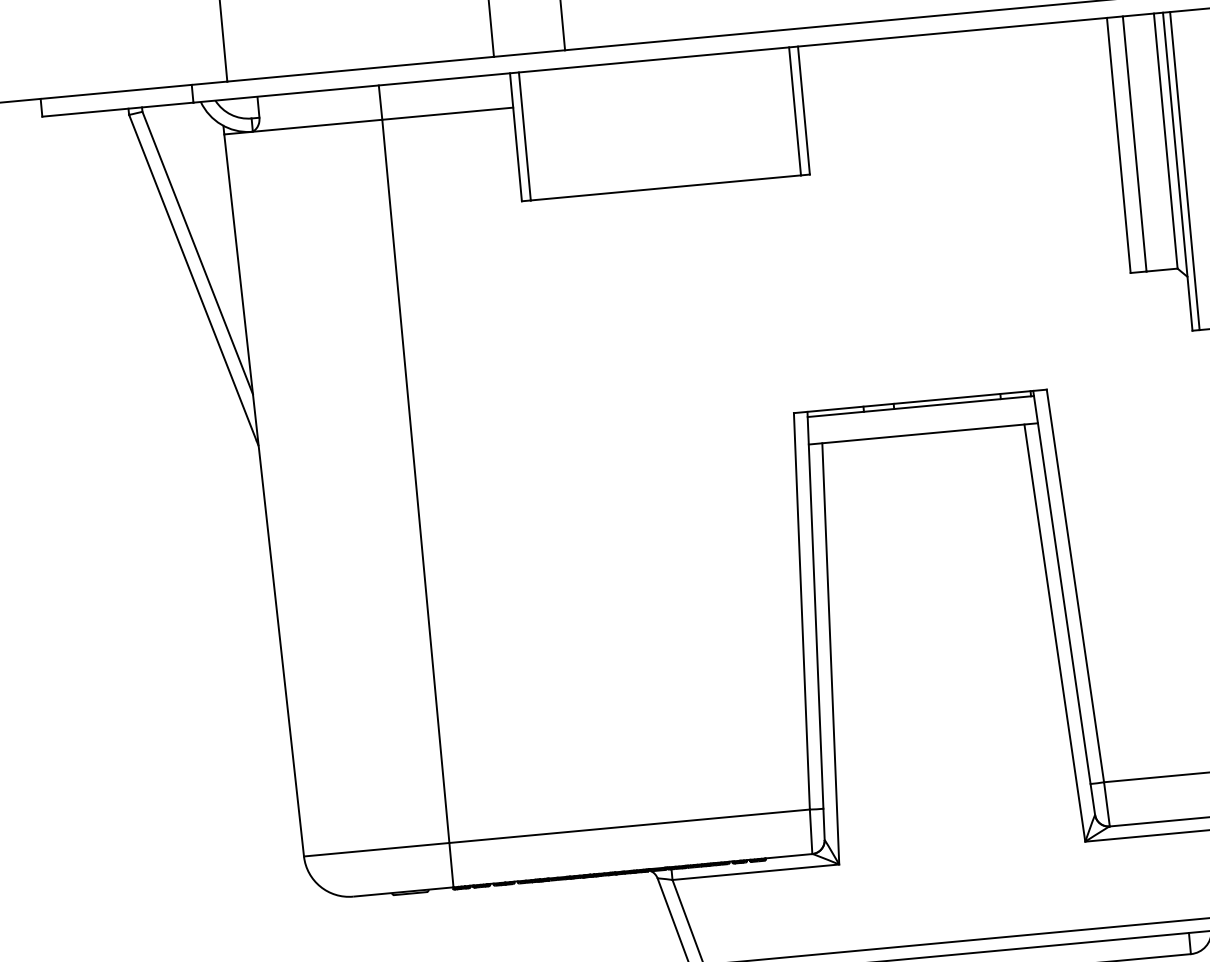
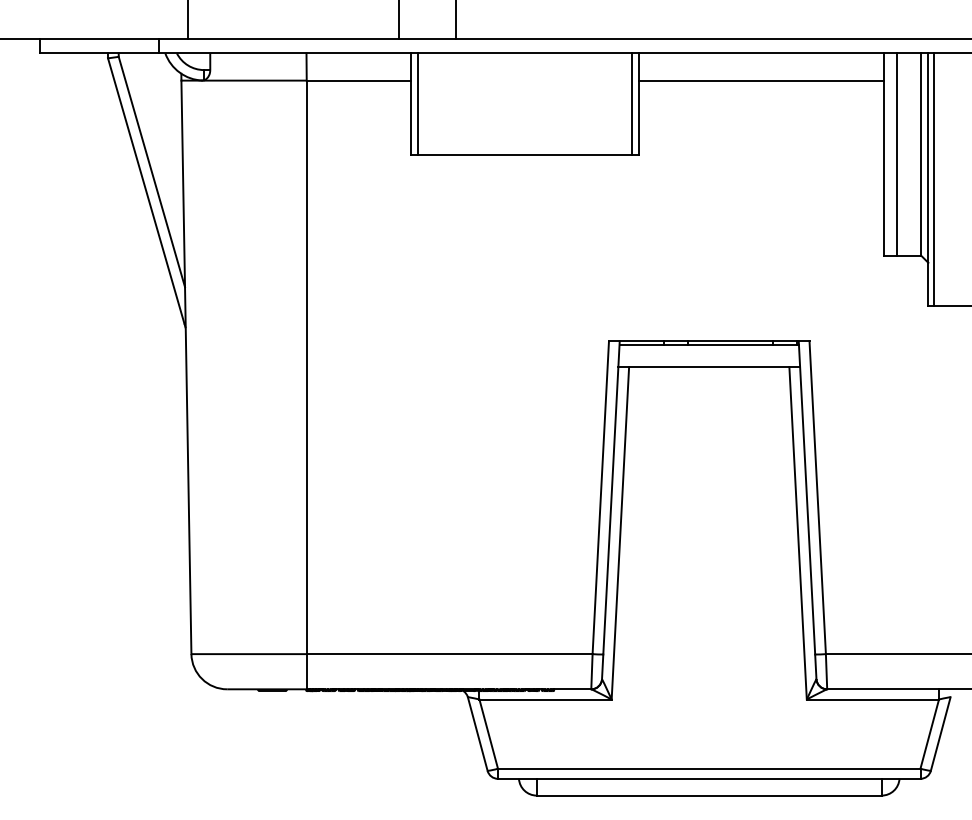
line: (954, 66) -> (760, 80), added

